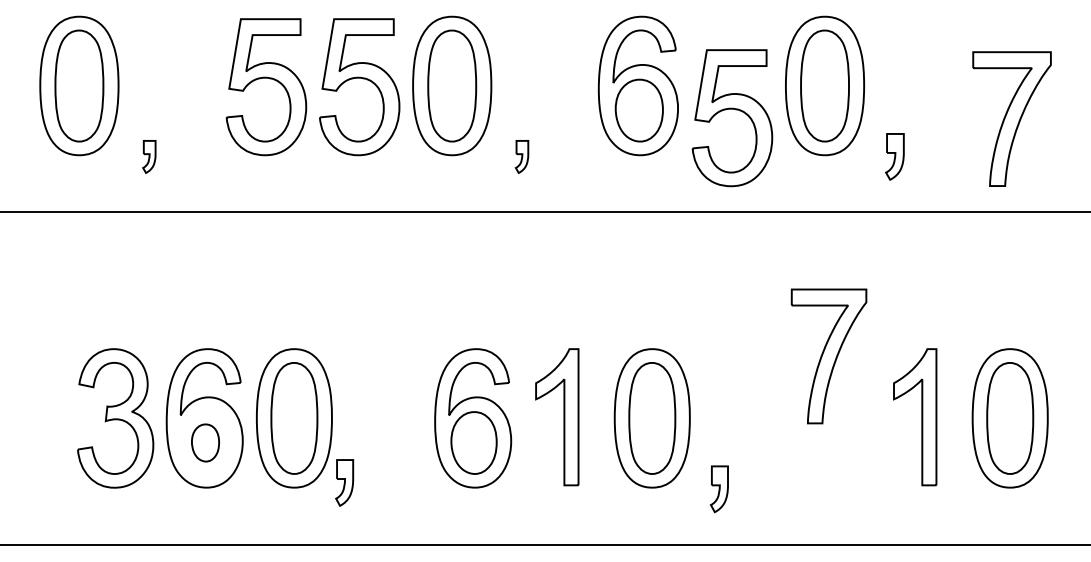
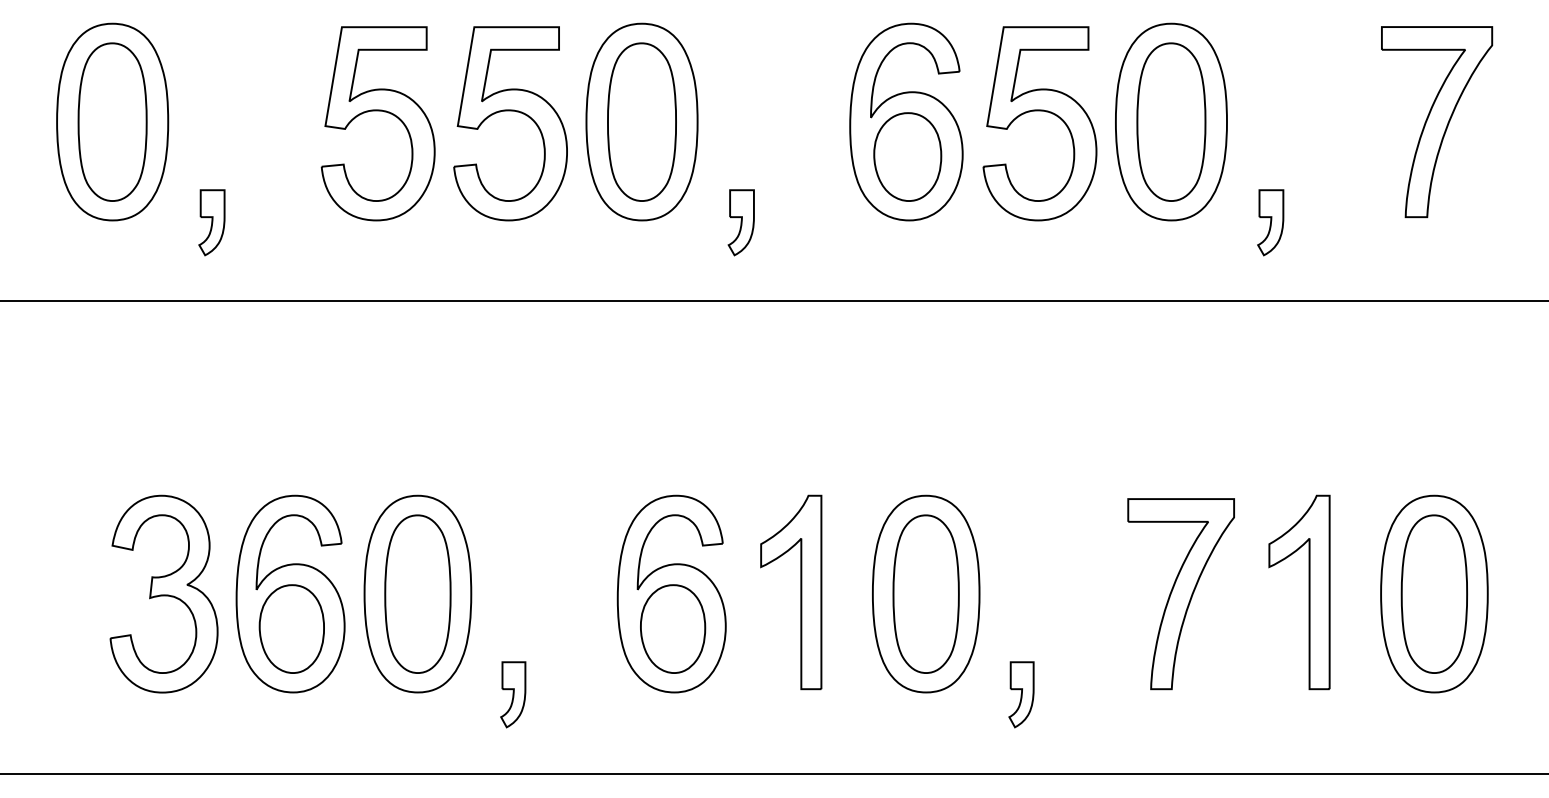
part: (732, 109) -> (1039, 111), moved
part: (1012, 119) -> (1437, 122), moved
part: (149, 156) -> (211, 222), size x1.43
part: (521, 156) -> (740, 222), size x1.43
part: (828, 356) -> (1180, 594), moved
part: (205, 442) -> (291, 628), size x1.67
part: (344, 482) -> (513, 694), moved

